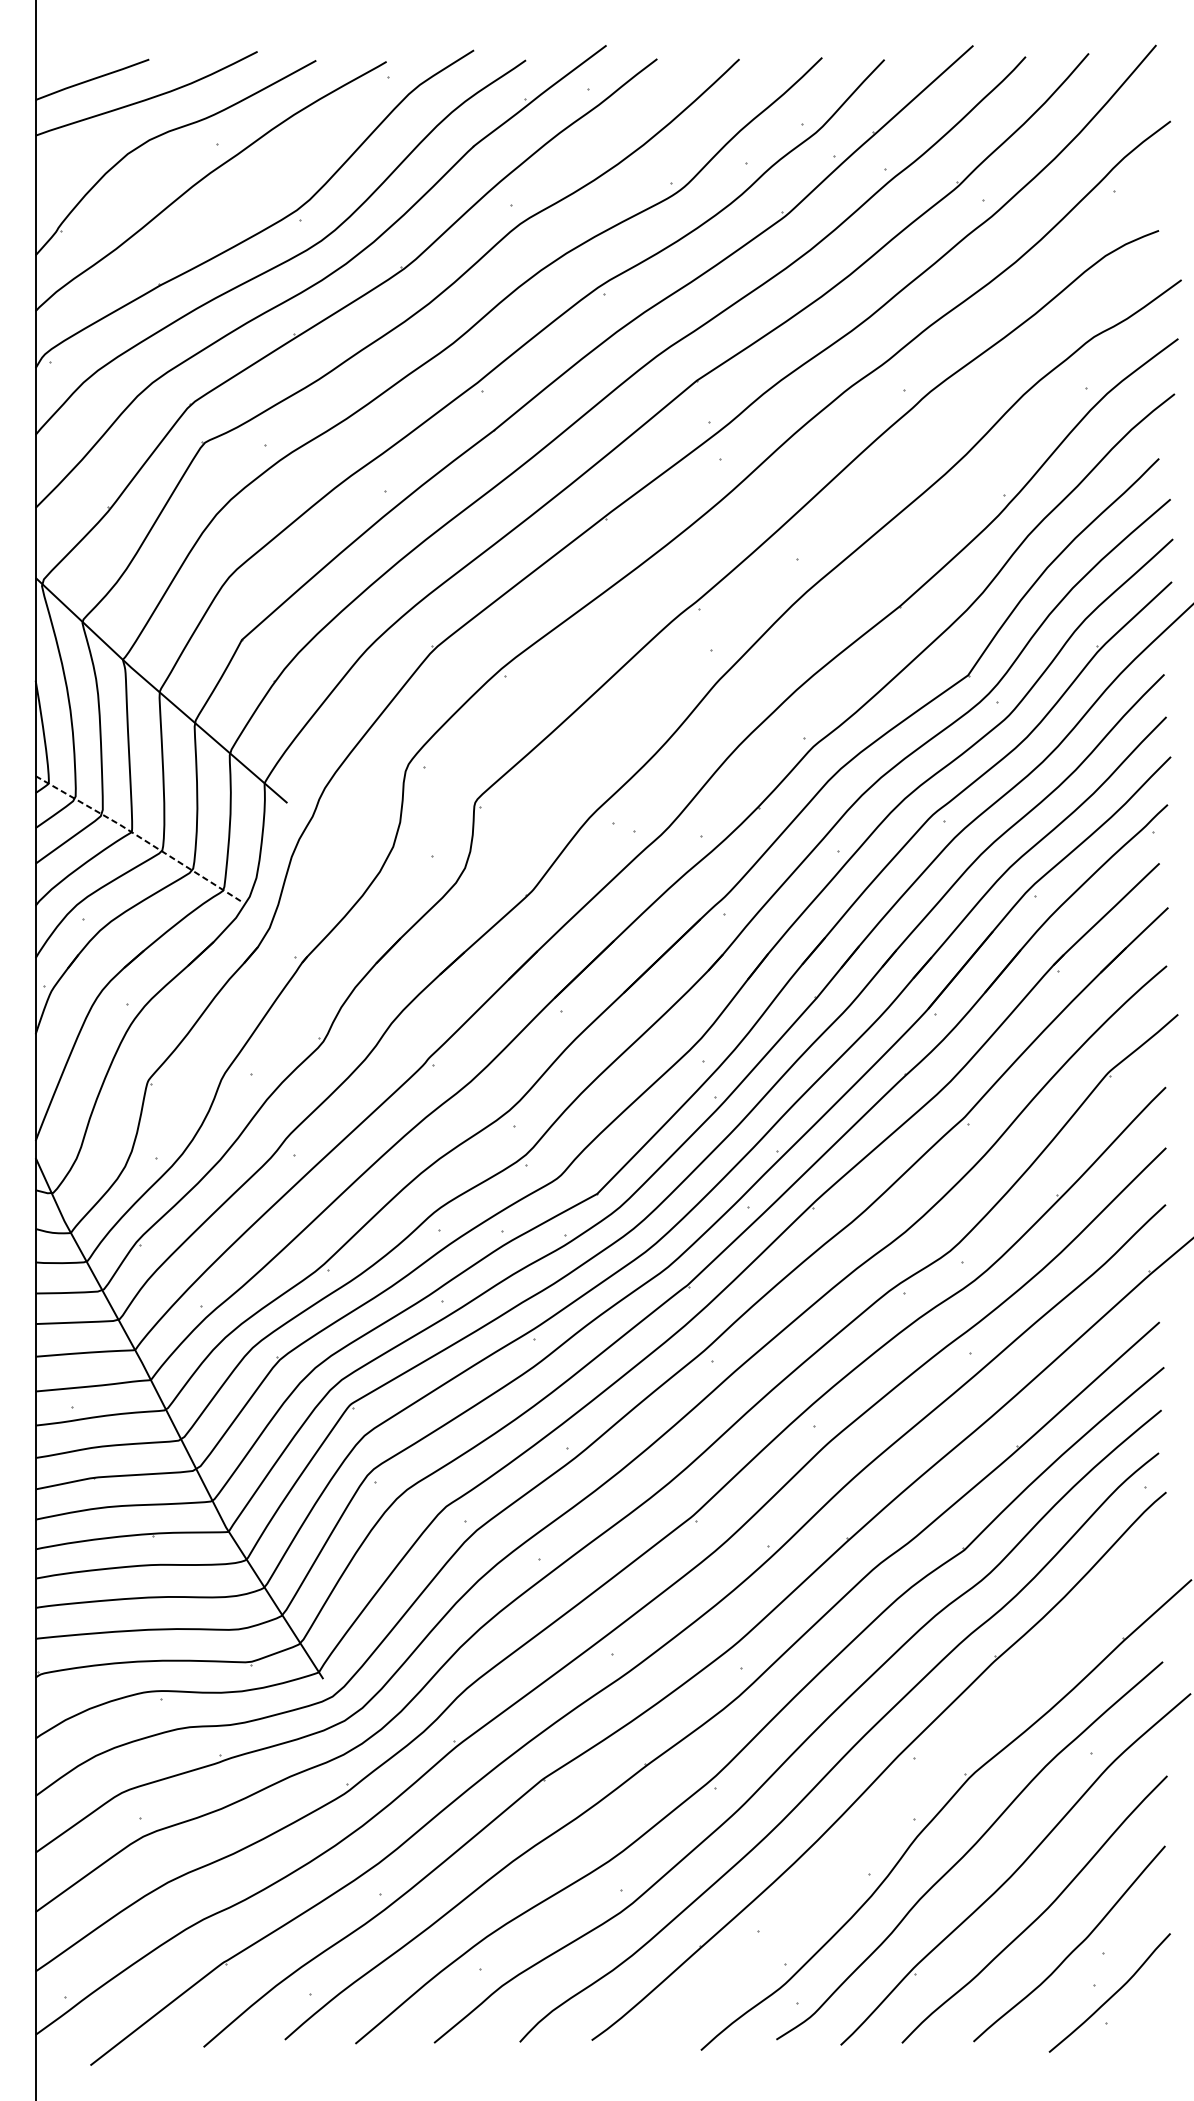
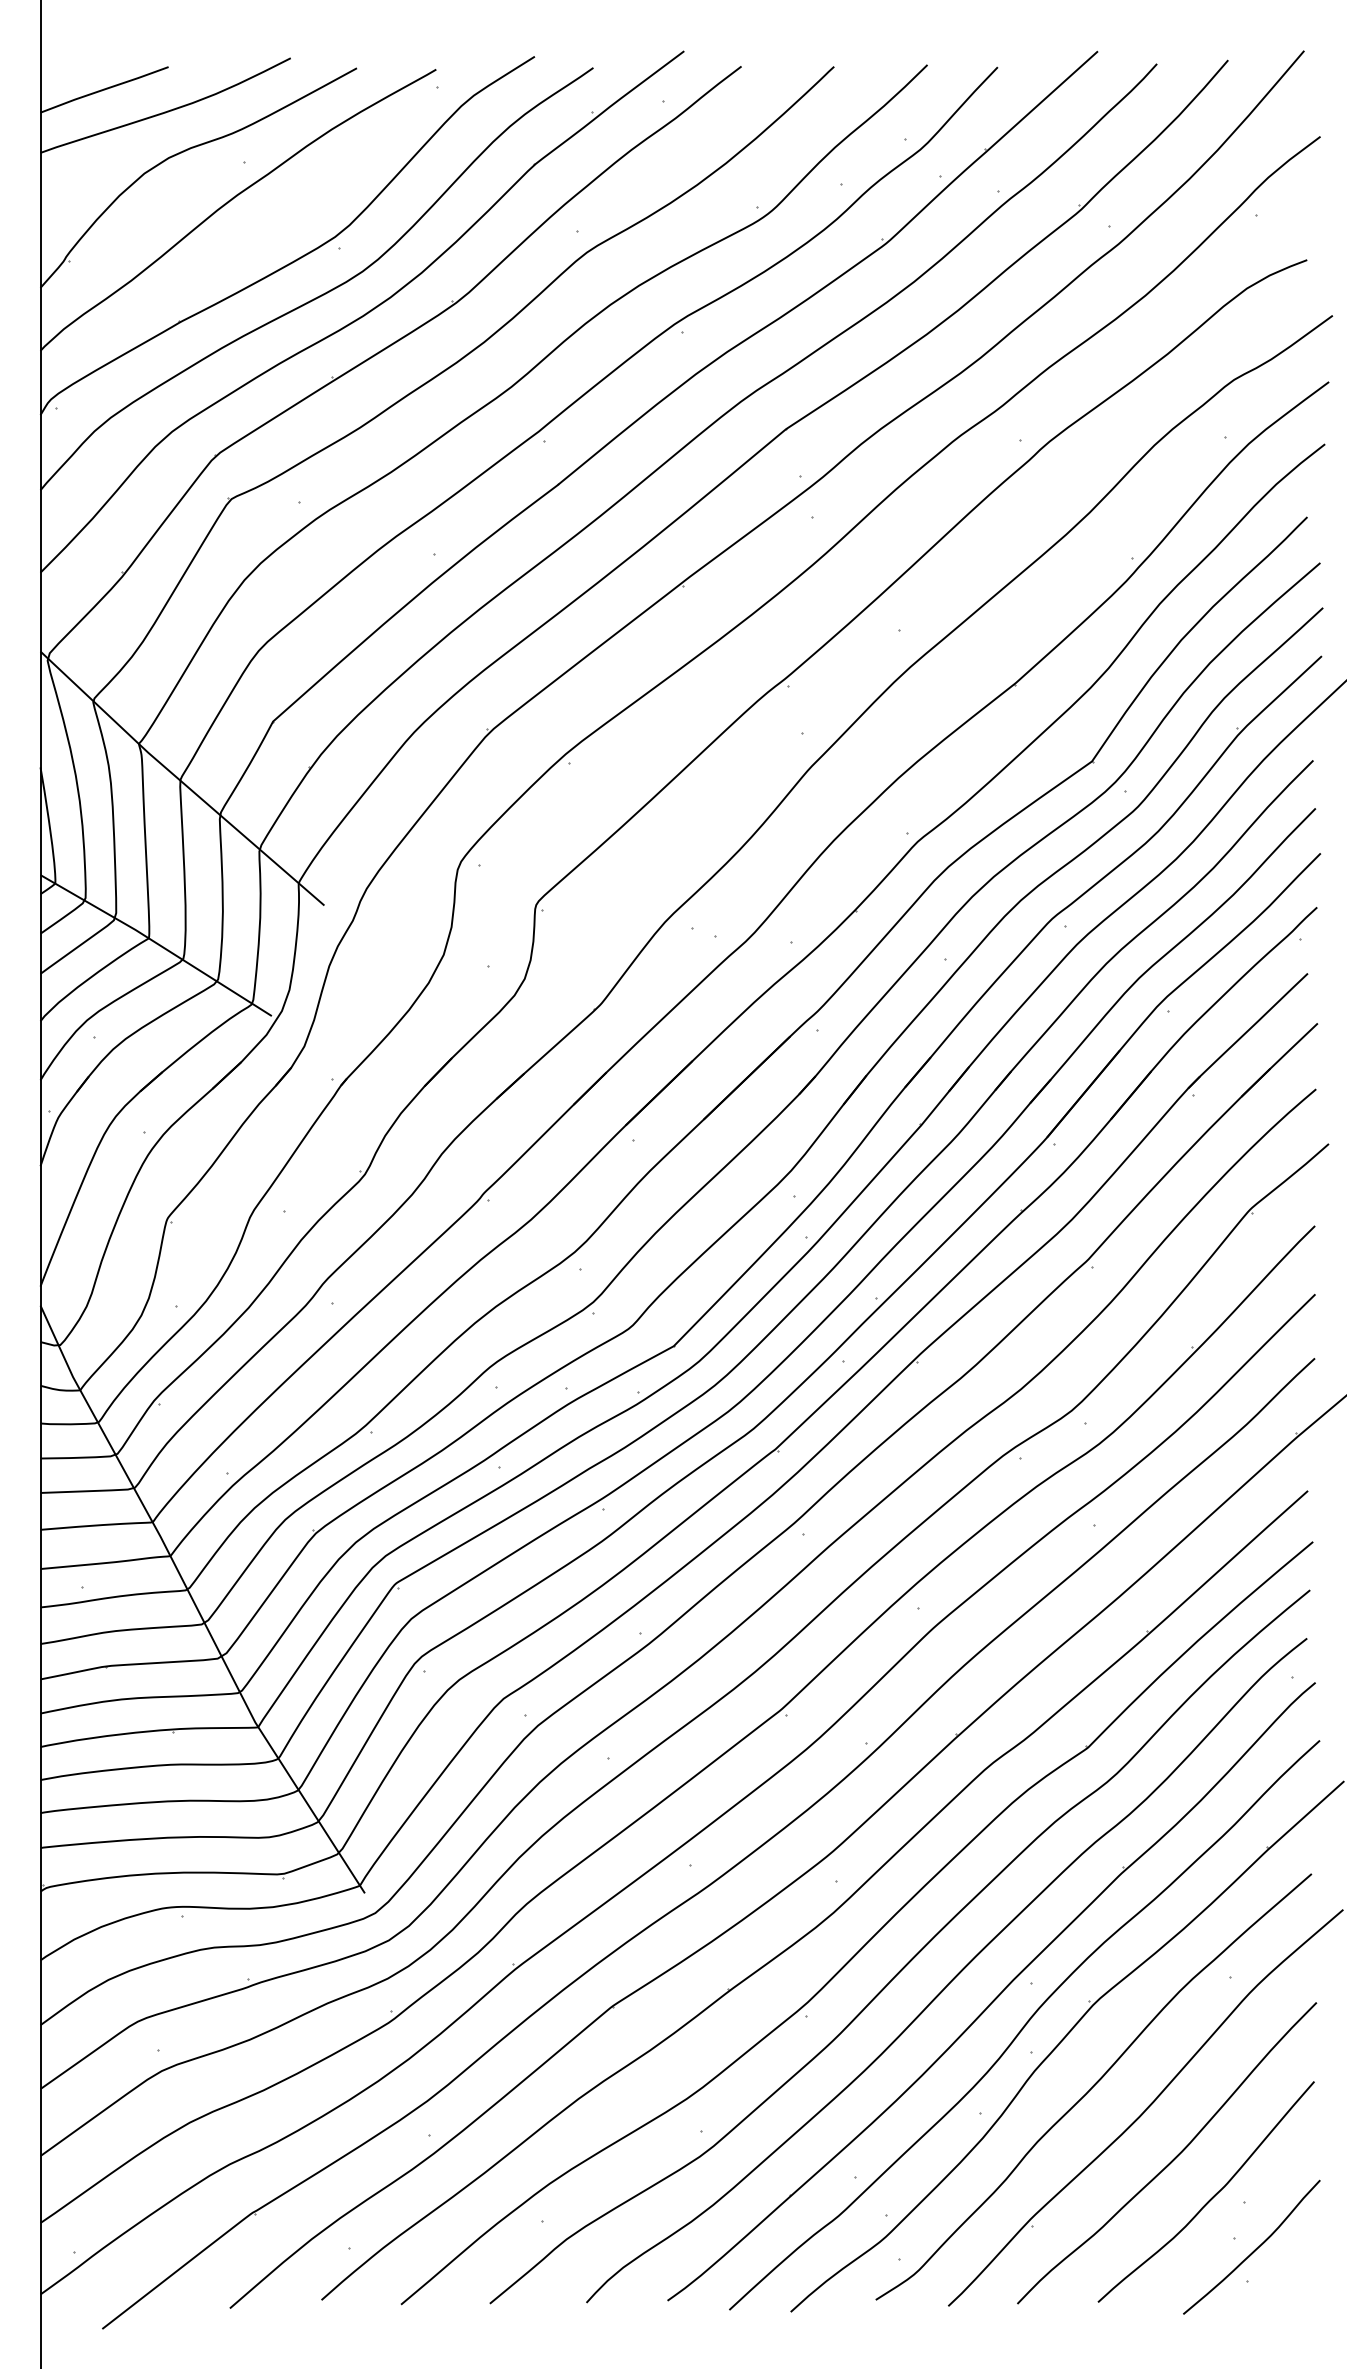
line: (138, 836) -> (156, 943), dashed -> solid
curve: (908, 1796) -> (1024, 2025), added

